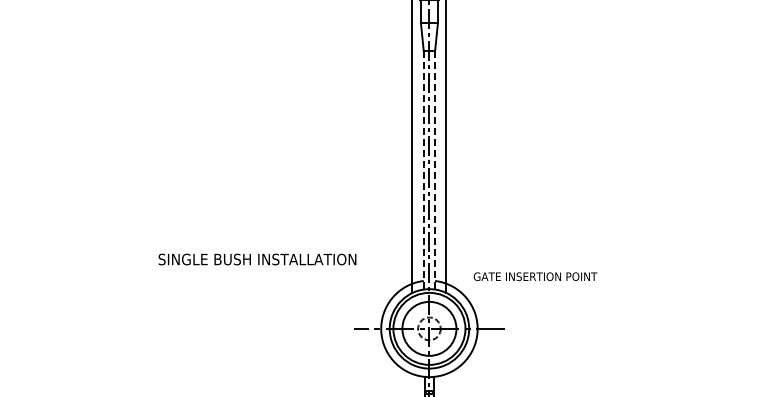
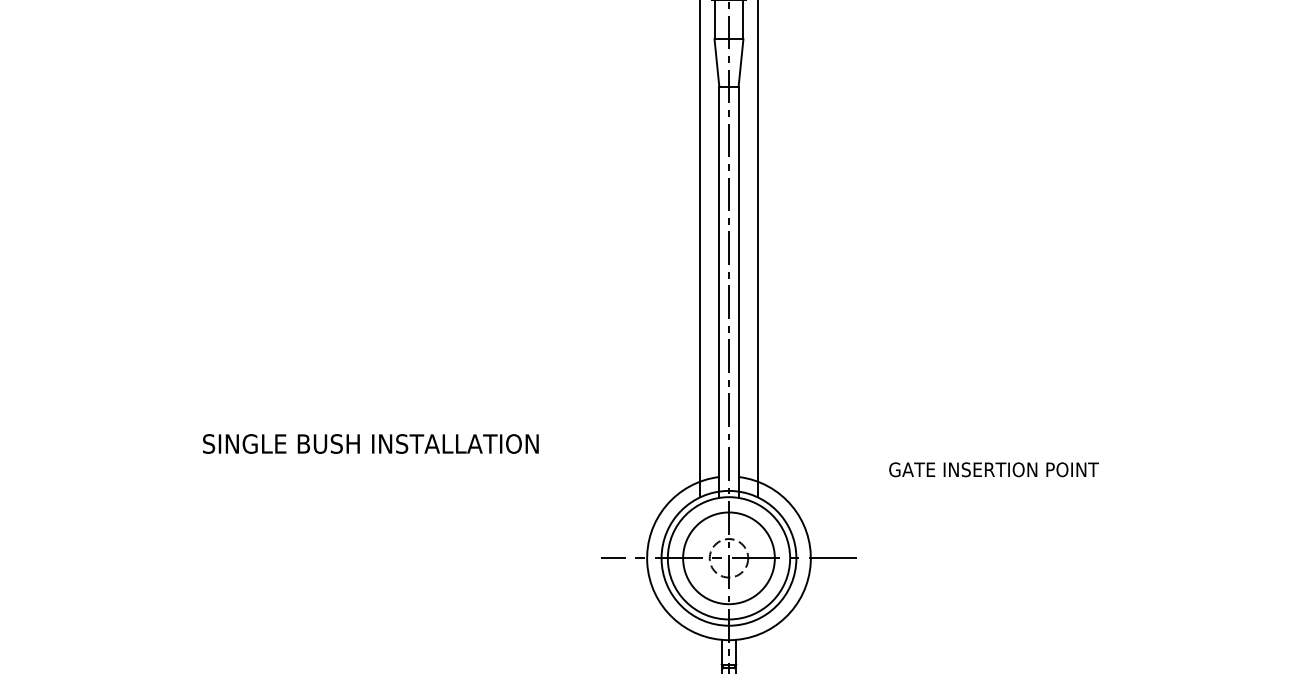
line: (423, 172) -> (718, 292), dashed -> solid
line: (435, 172) -> (739, 292), dashed -> solid
text: (257, 259) -> (370, 443), moved
text: (535, 276) -> (993, 469), moved

